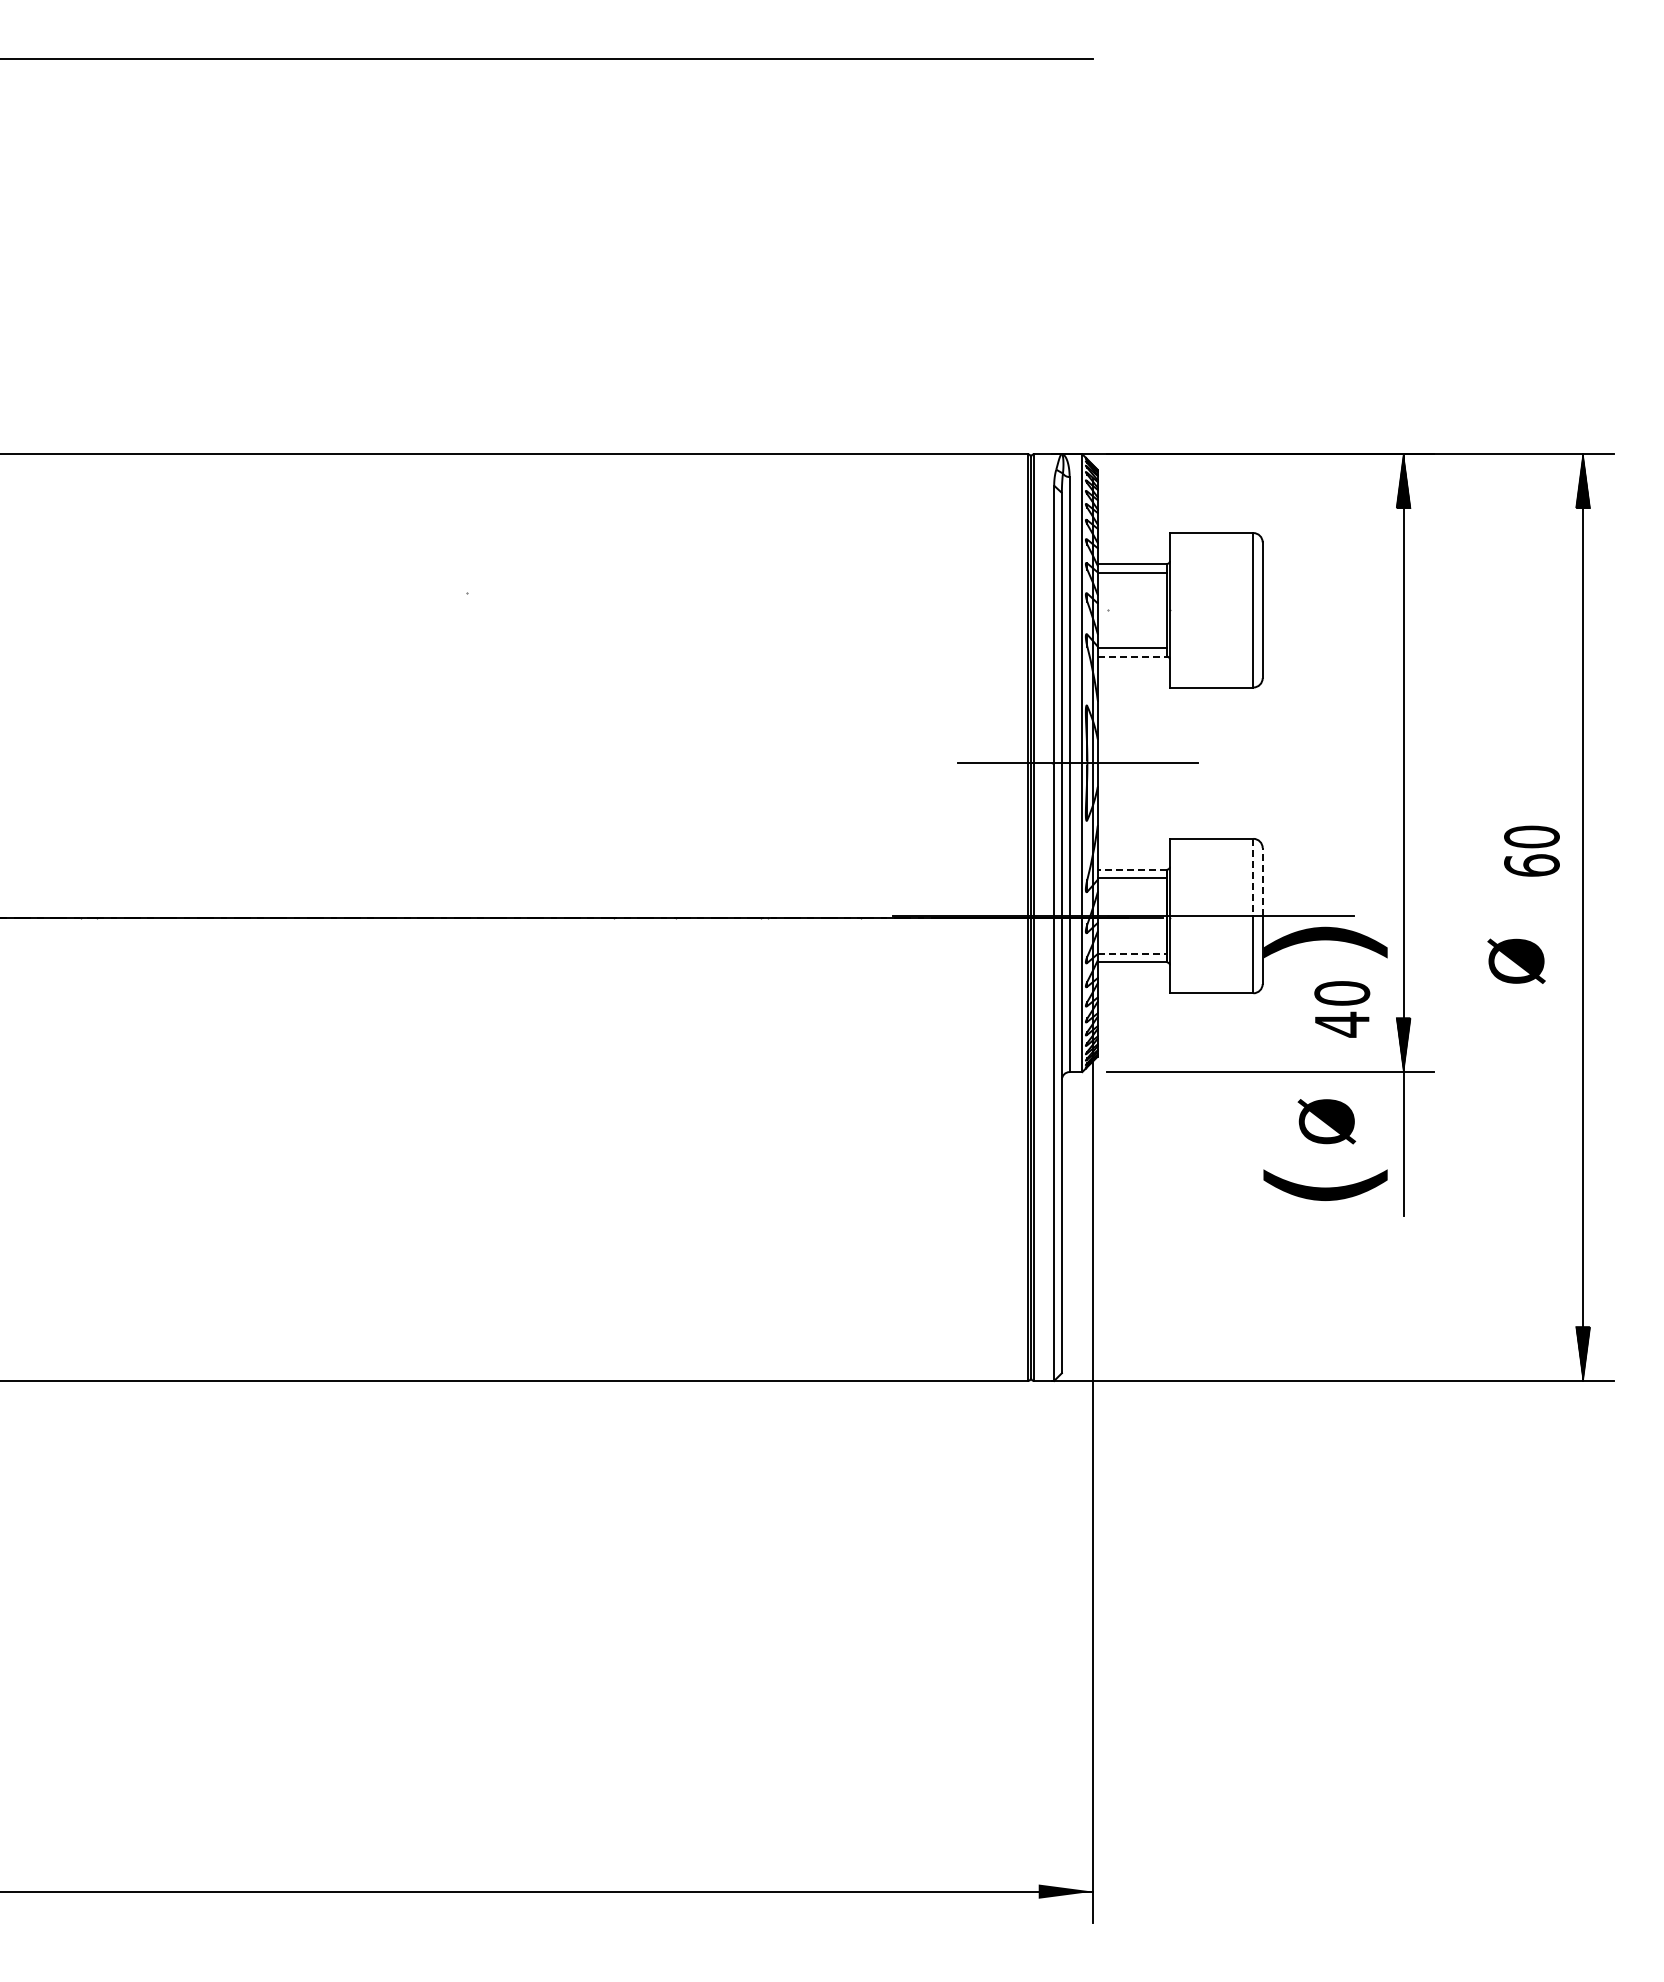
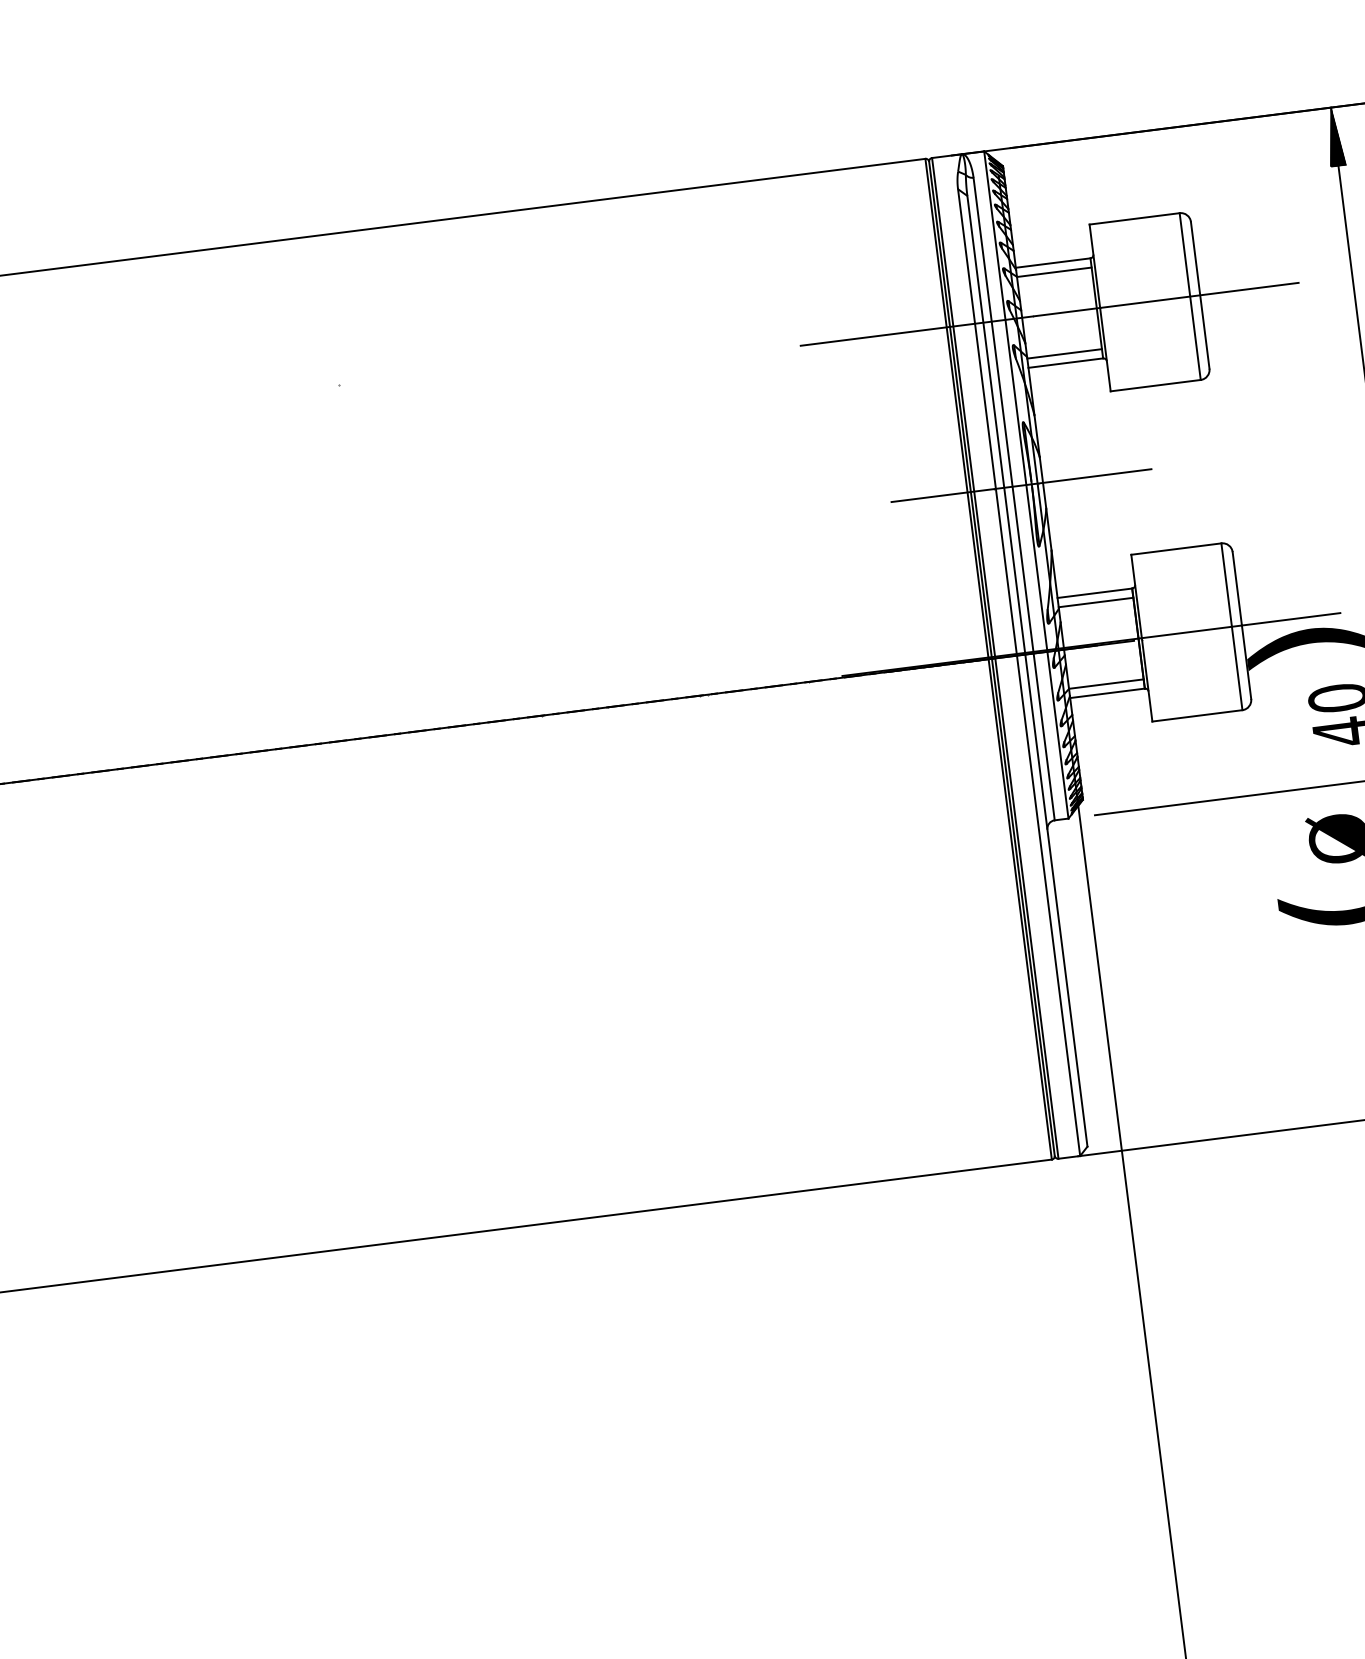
line: (1122, 610) -> (1048, 314), added
line: (1132, 656) -> (1065, 362), dashed -> solid
line: (1132, 869) -> (1094, 592), dashed -> solid
line: (1253, 877) -> (1226, 585), dashed -> solid
line: (1262, 882) -> (1237, 589), dashed -> solid
line: (1132, 953) -> (1106, 683), dashed -> solid

